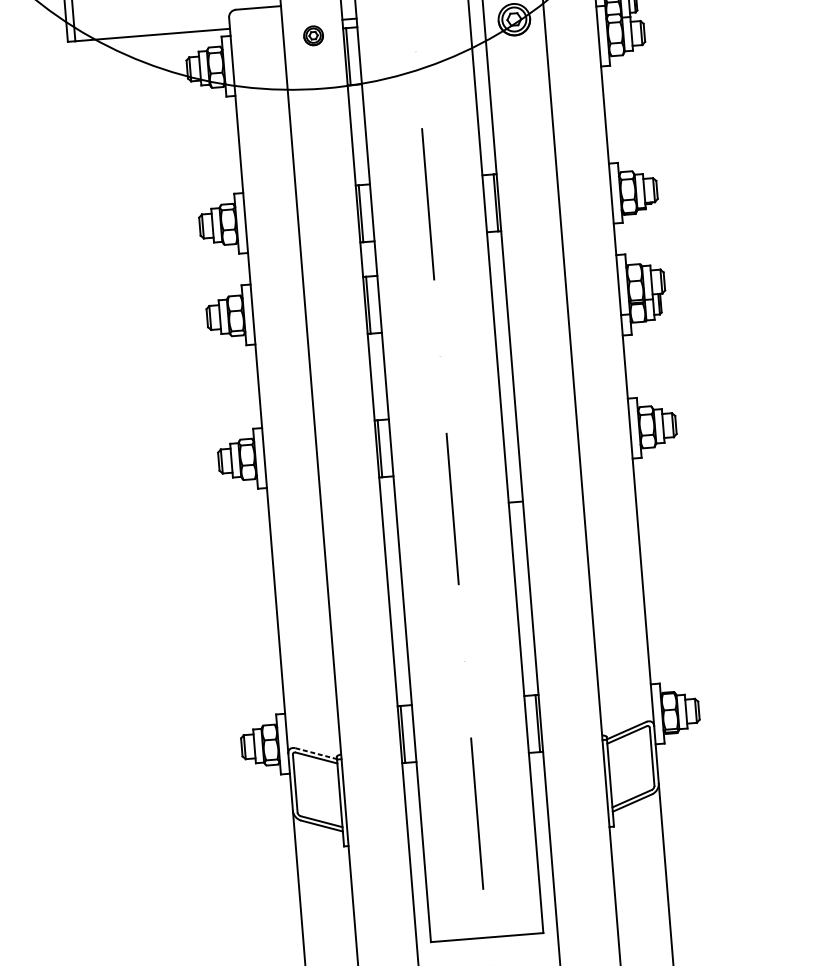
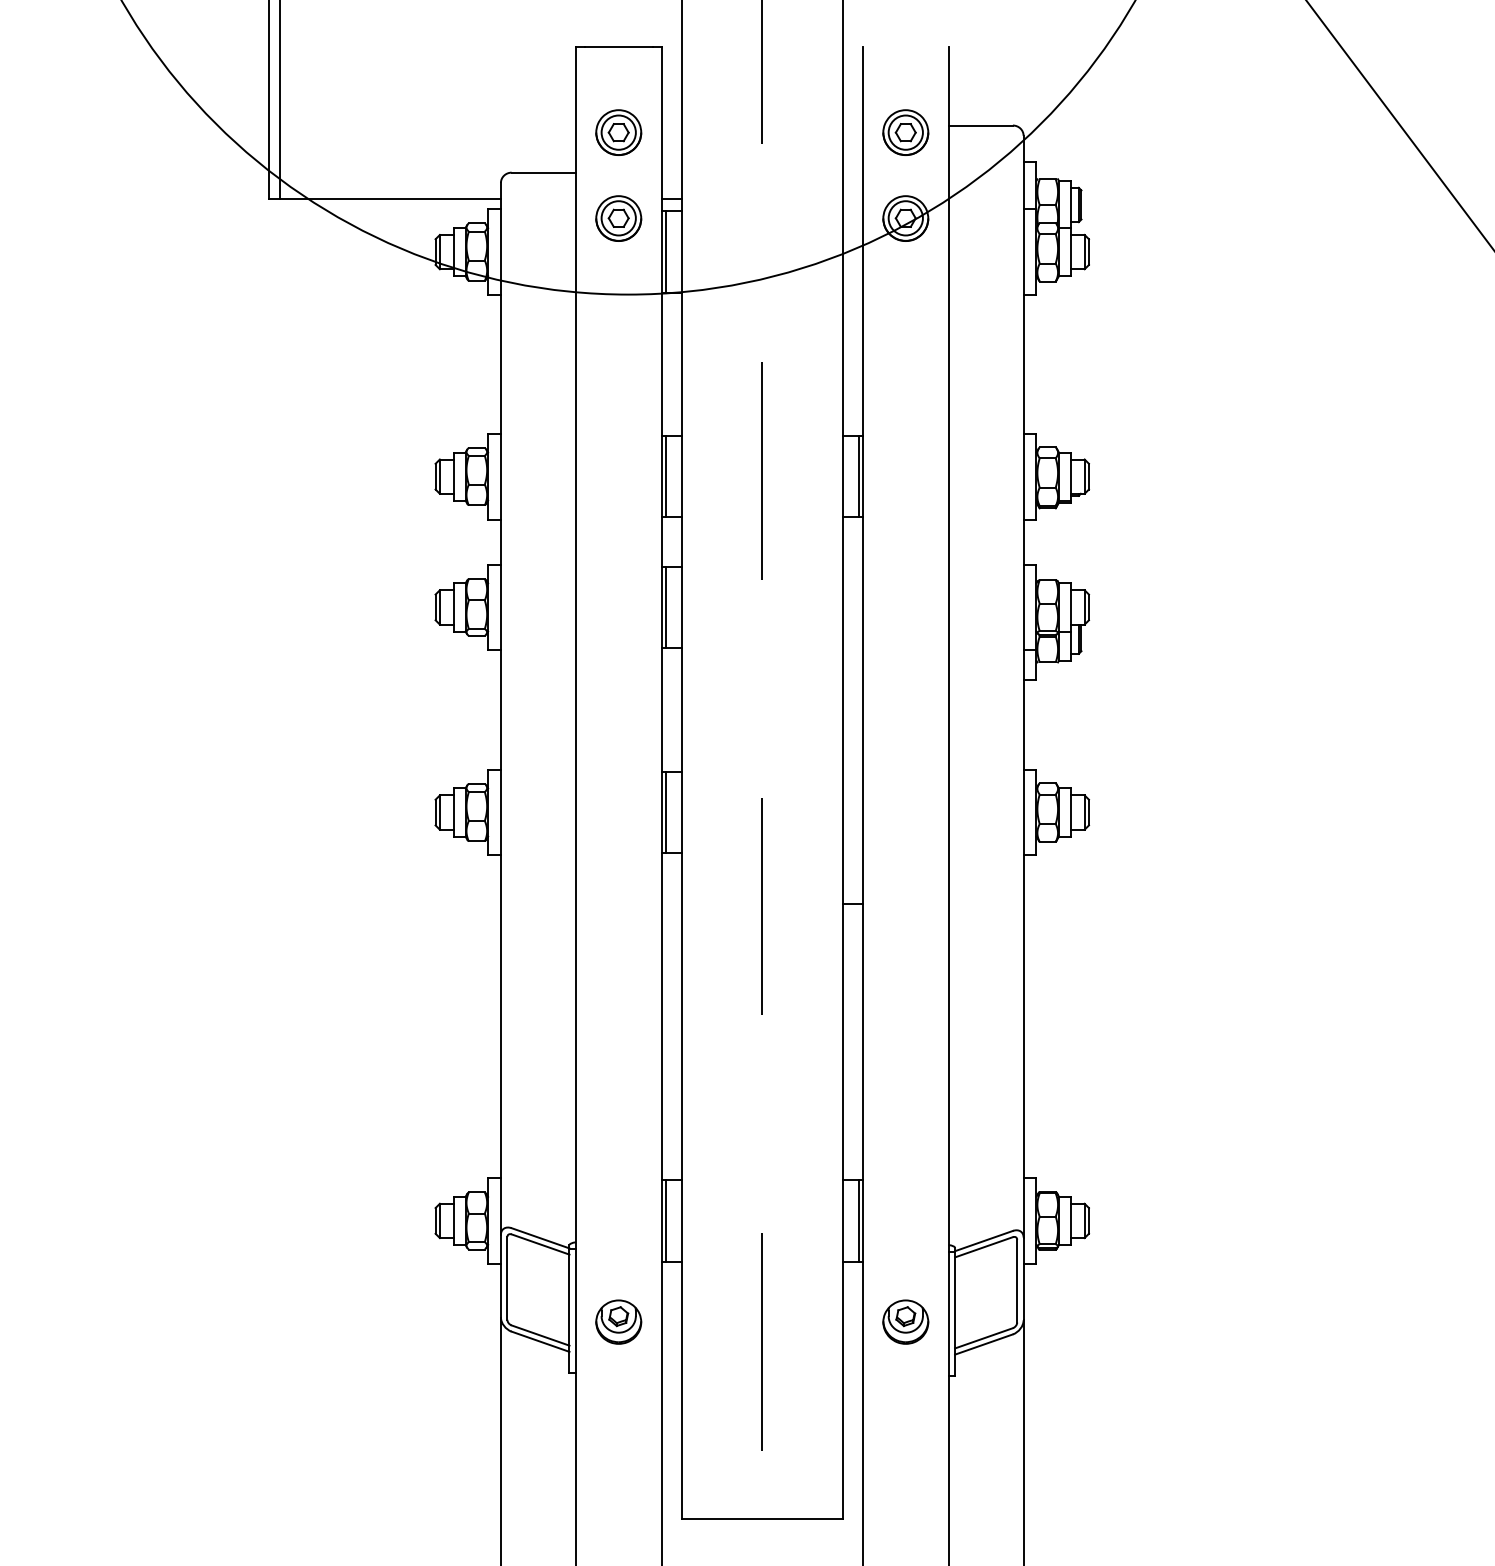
part: (313, 35) -> (618, 218), size x1.67
line: (316, 753) -> (540, 1238), dashed -> solid
part: (576, 791) -> (905, 1321), added
part: (375, 807) -> (618, 1321), added

